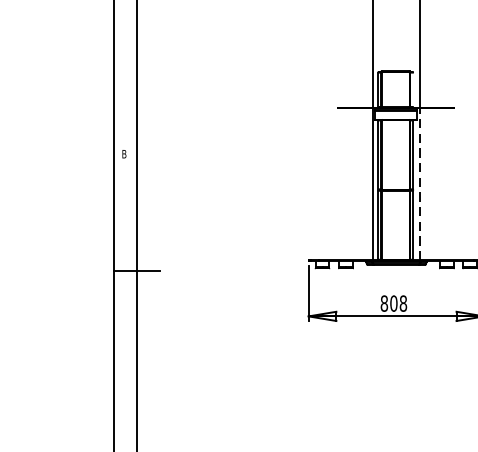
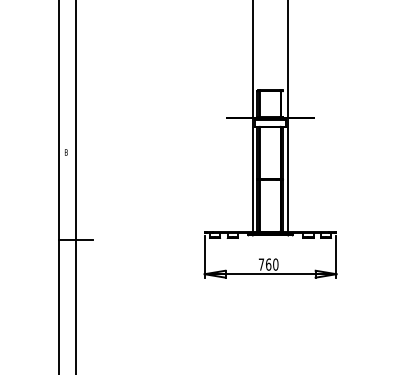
line: (420, 184) -> (288, 175), dashed -> solid
text: (393, 303) -> (268, 264), 808 -> 760

